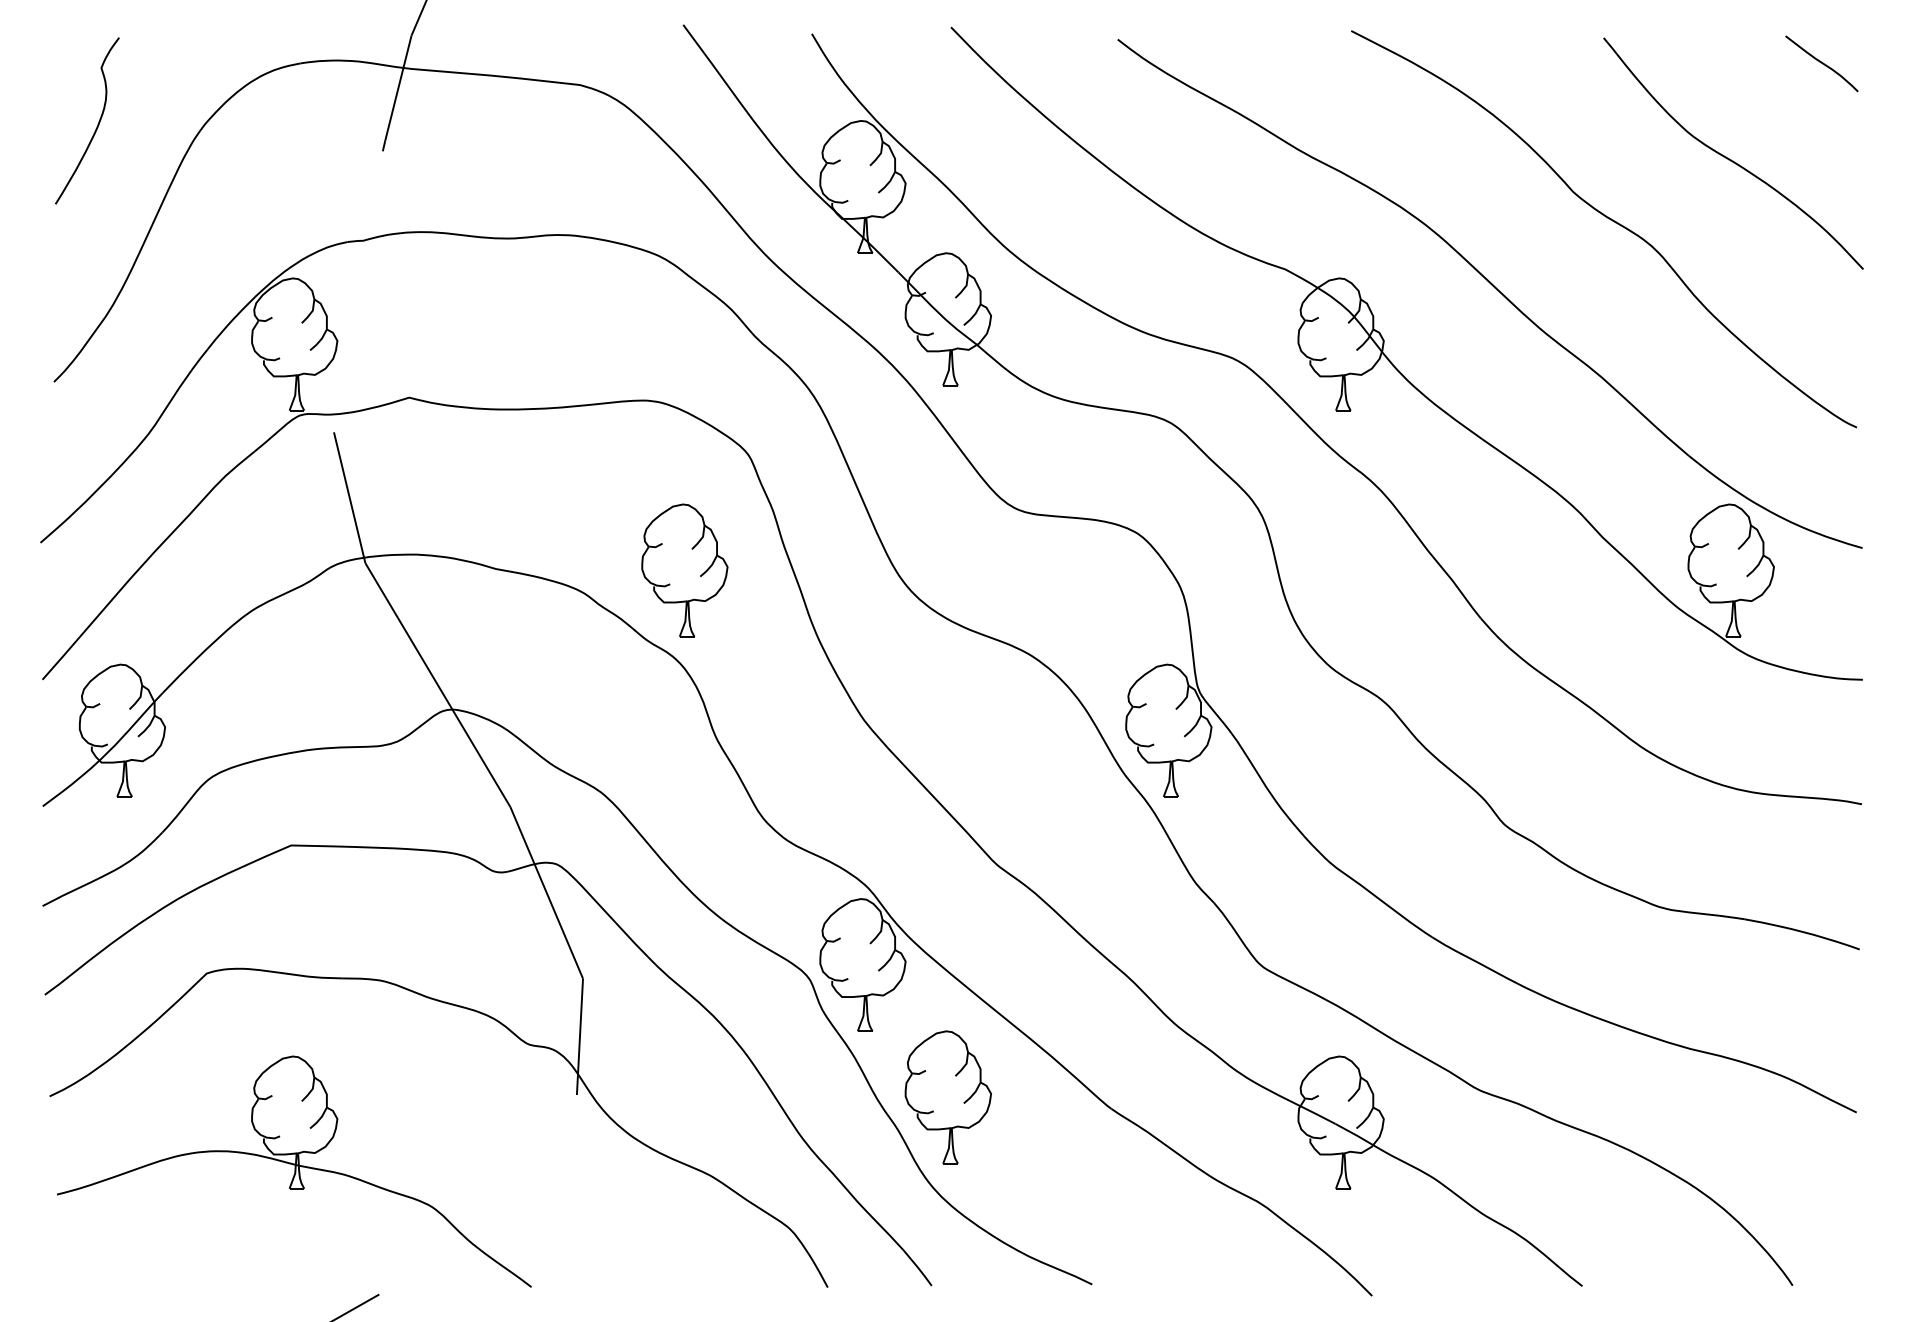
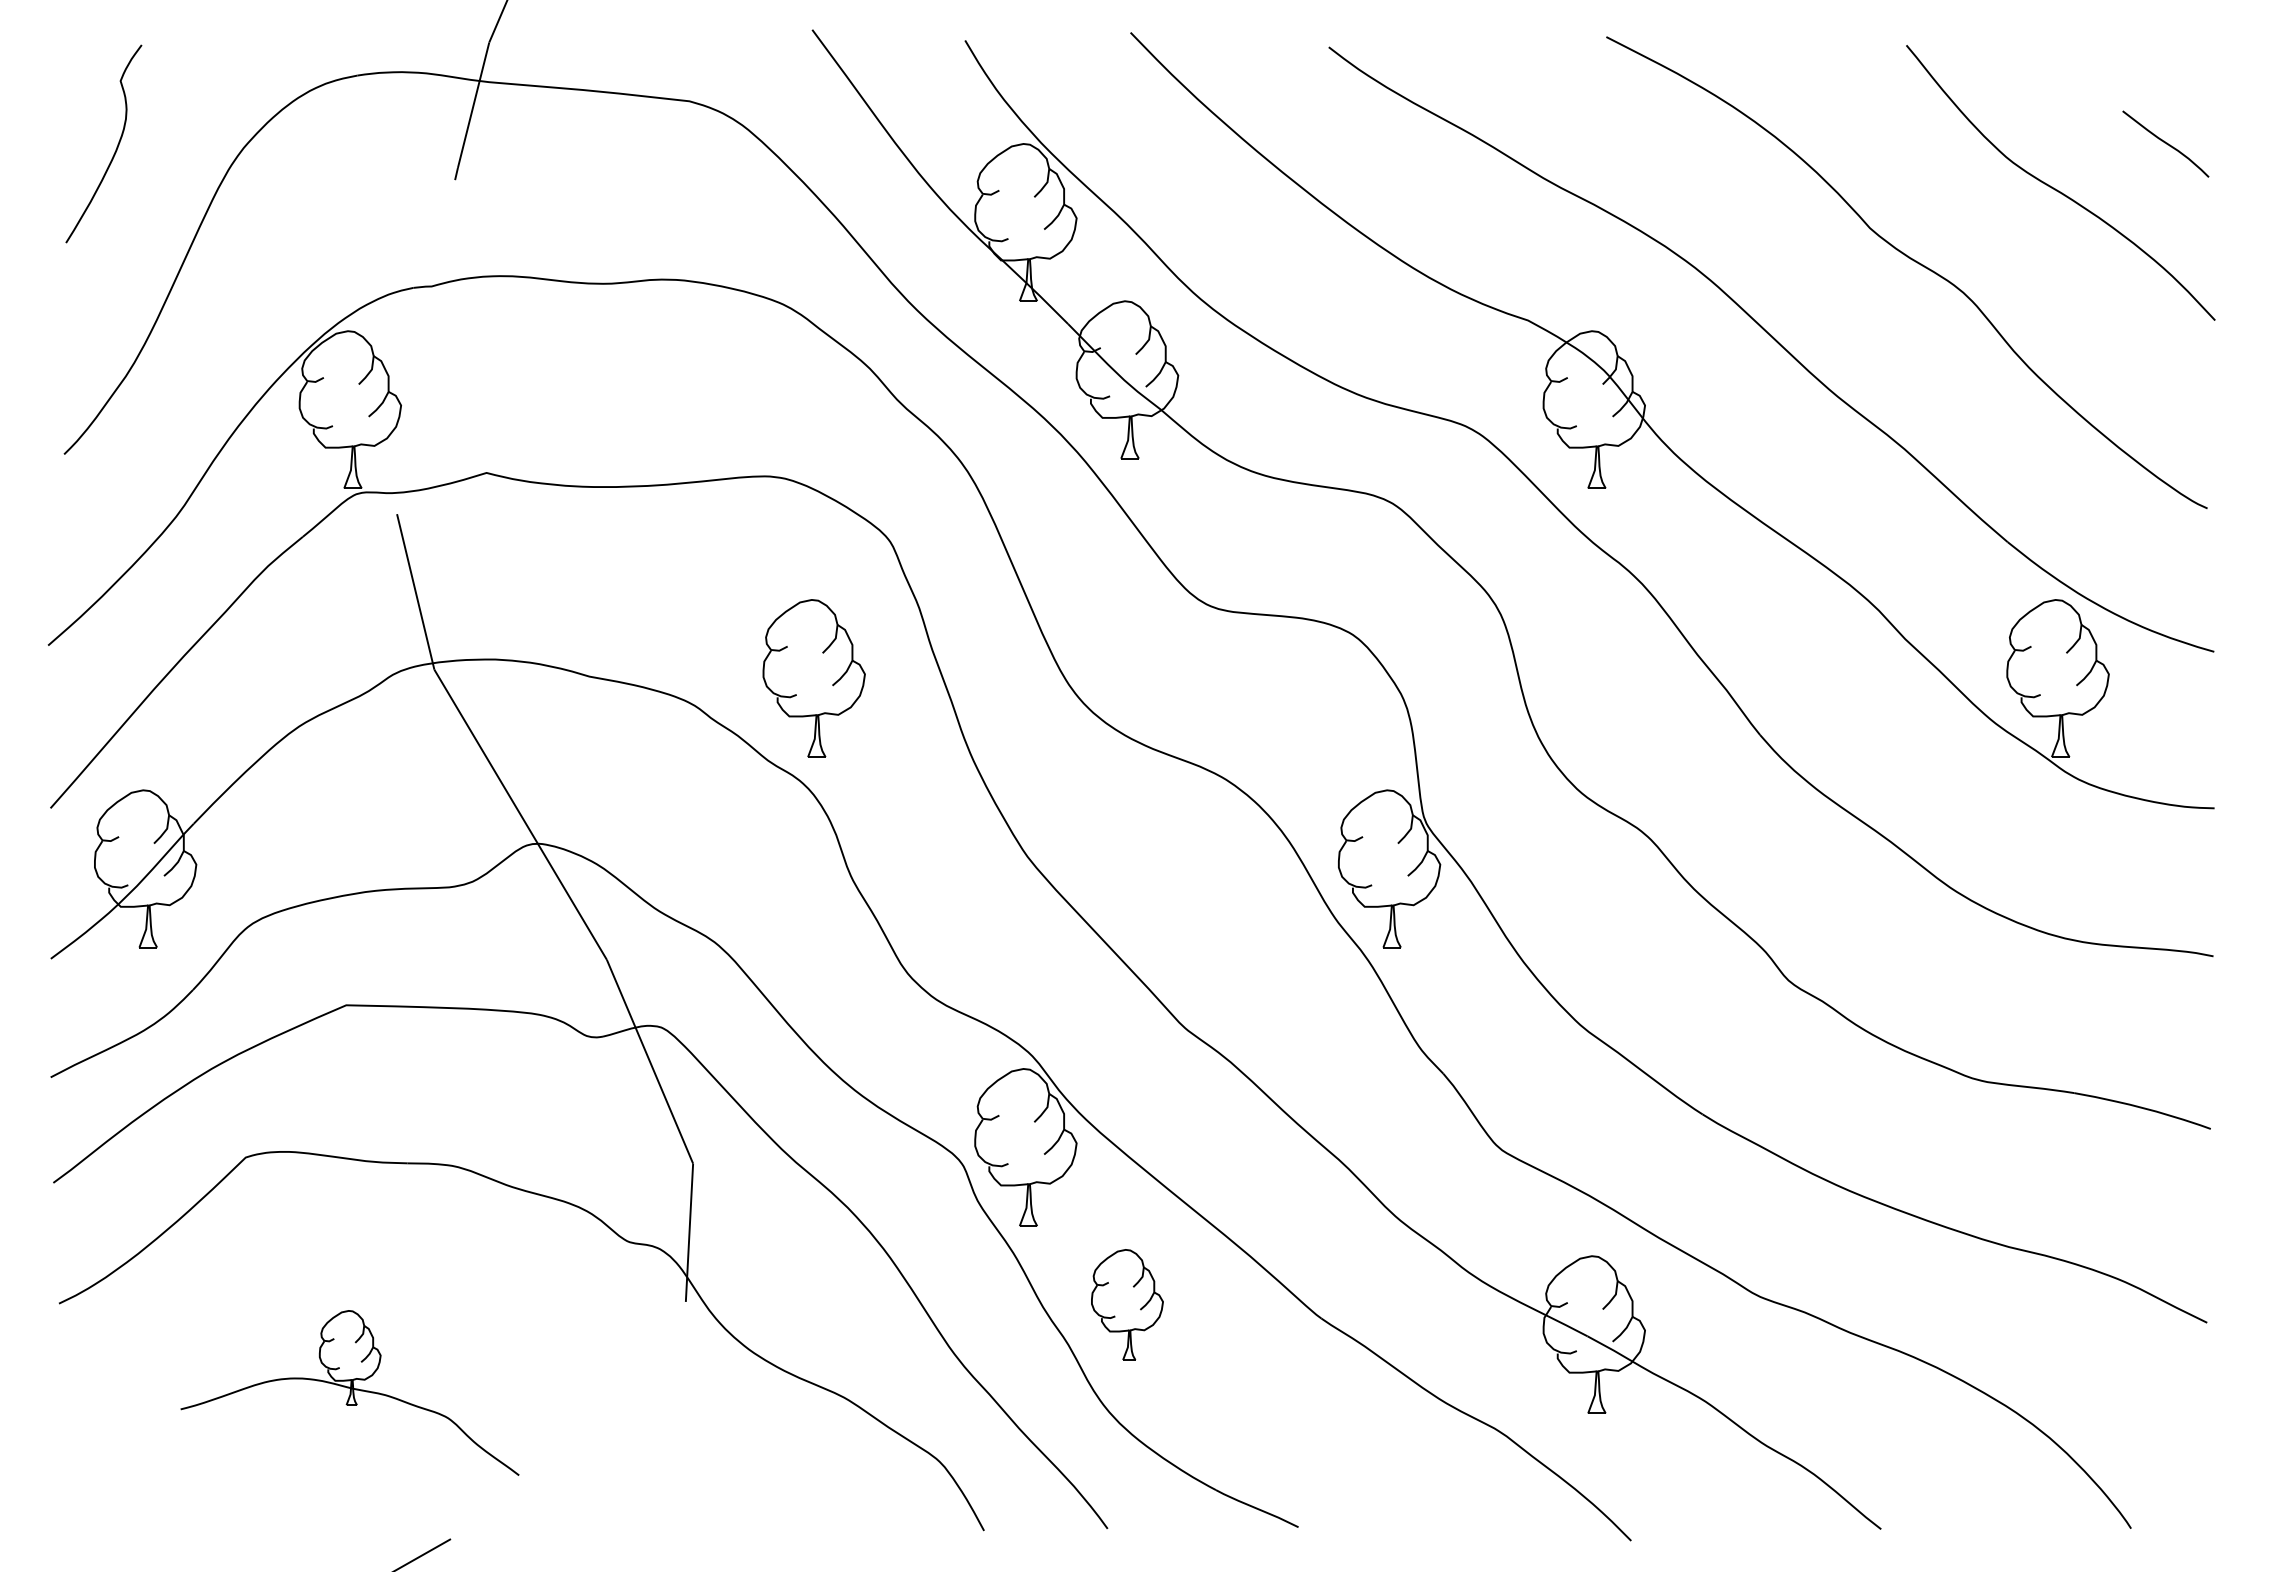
curve: (1821, 63) -> (2165, 143), moved
part: (948, 1097) -> (1127, 1304), size x0.7
part: (293, 1171) -> (349, 1392), size x0.6

